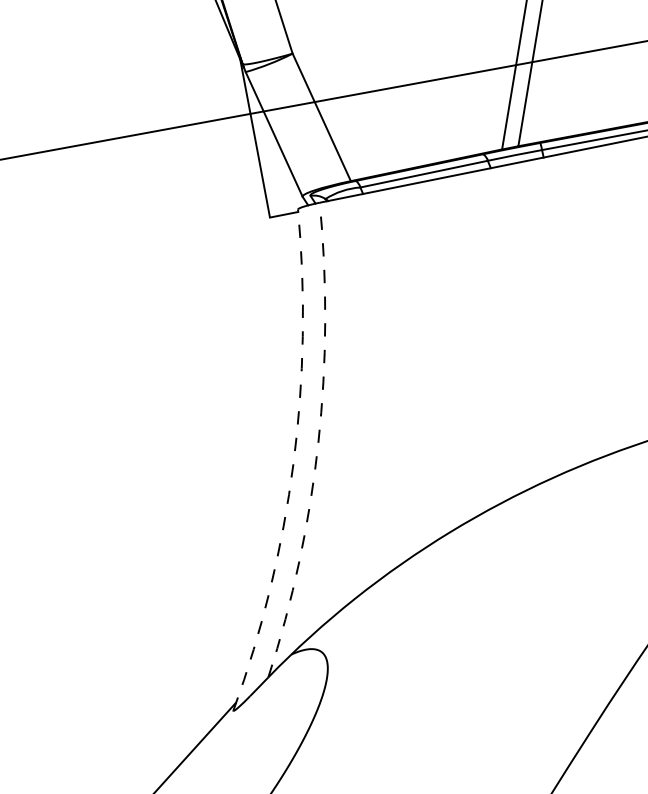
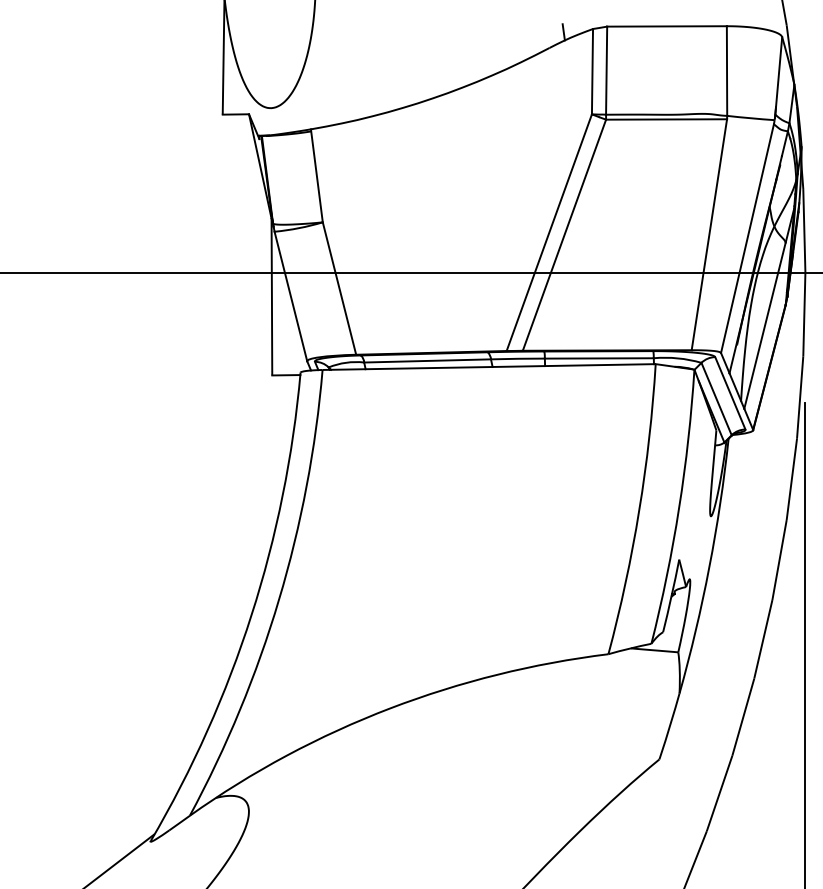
arc: (318, 442) -> (279, 599), dashed -> solid
arc: (293, 463) -> (251, 615), dashed -> solid

